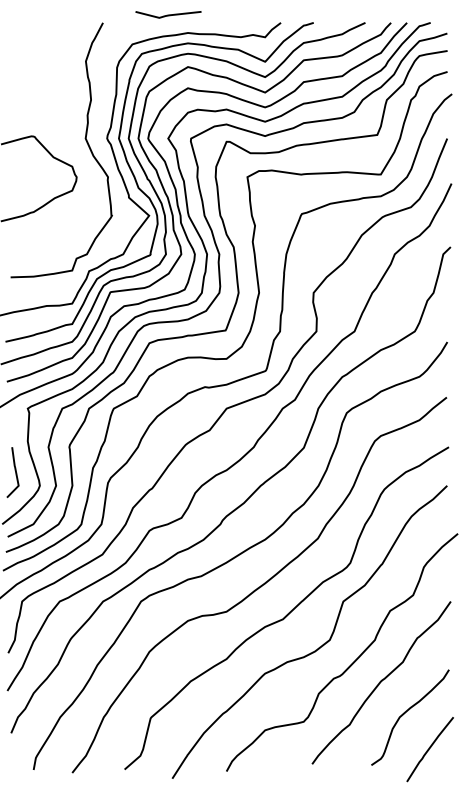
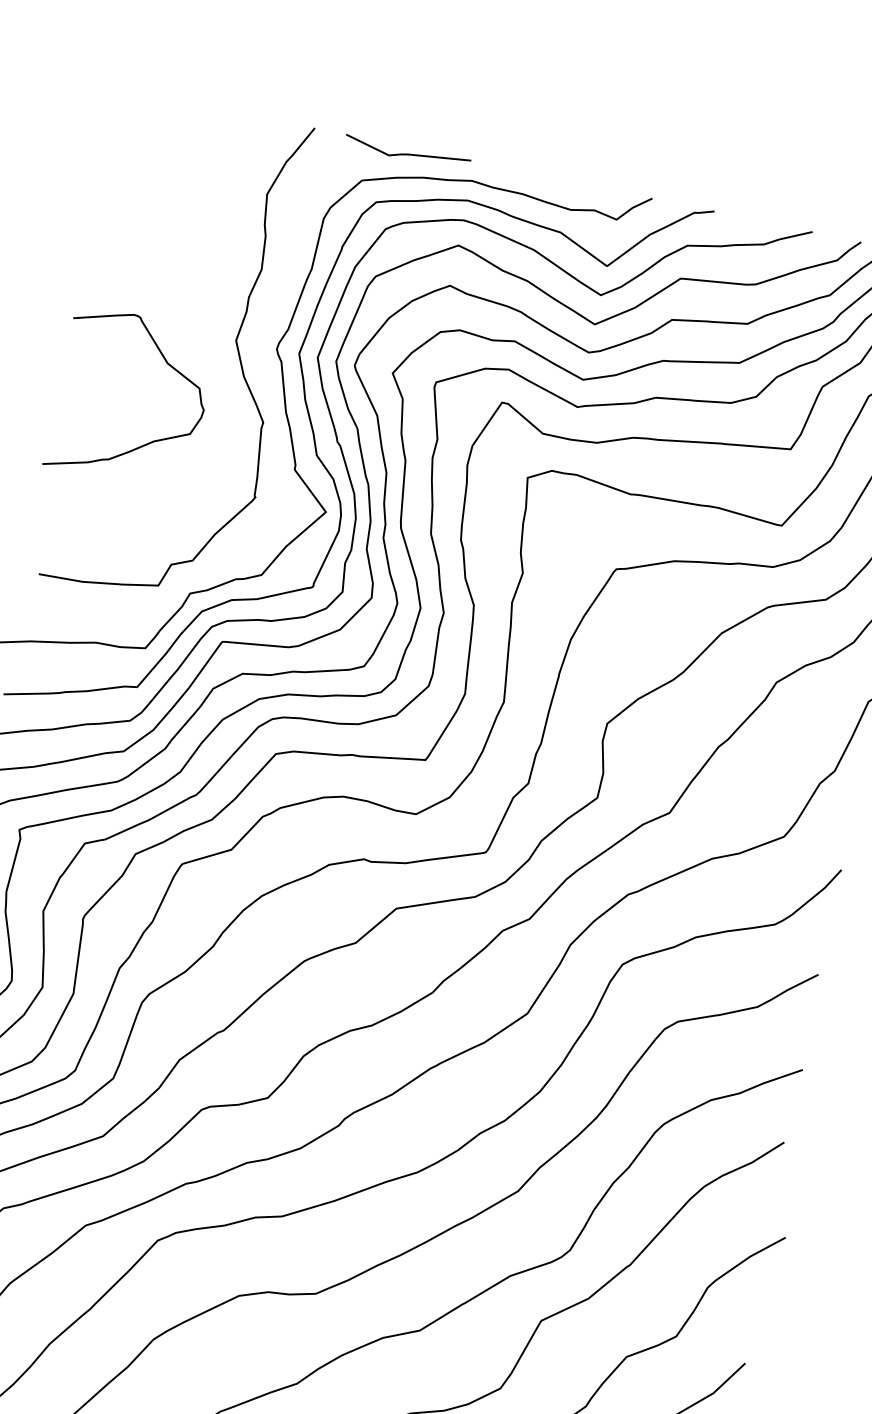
line: (168, 14) -> (407, 152), moved

